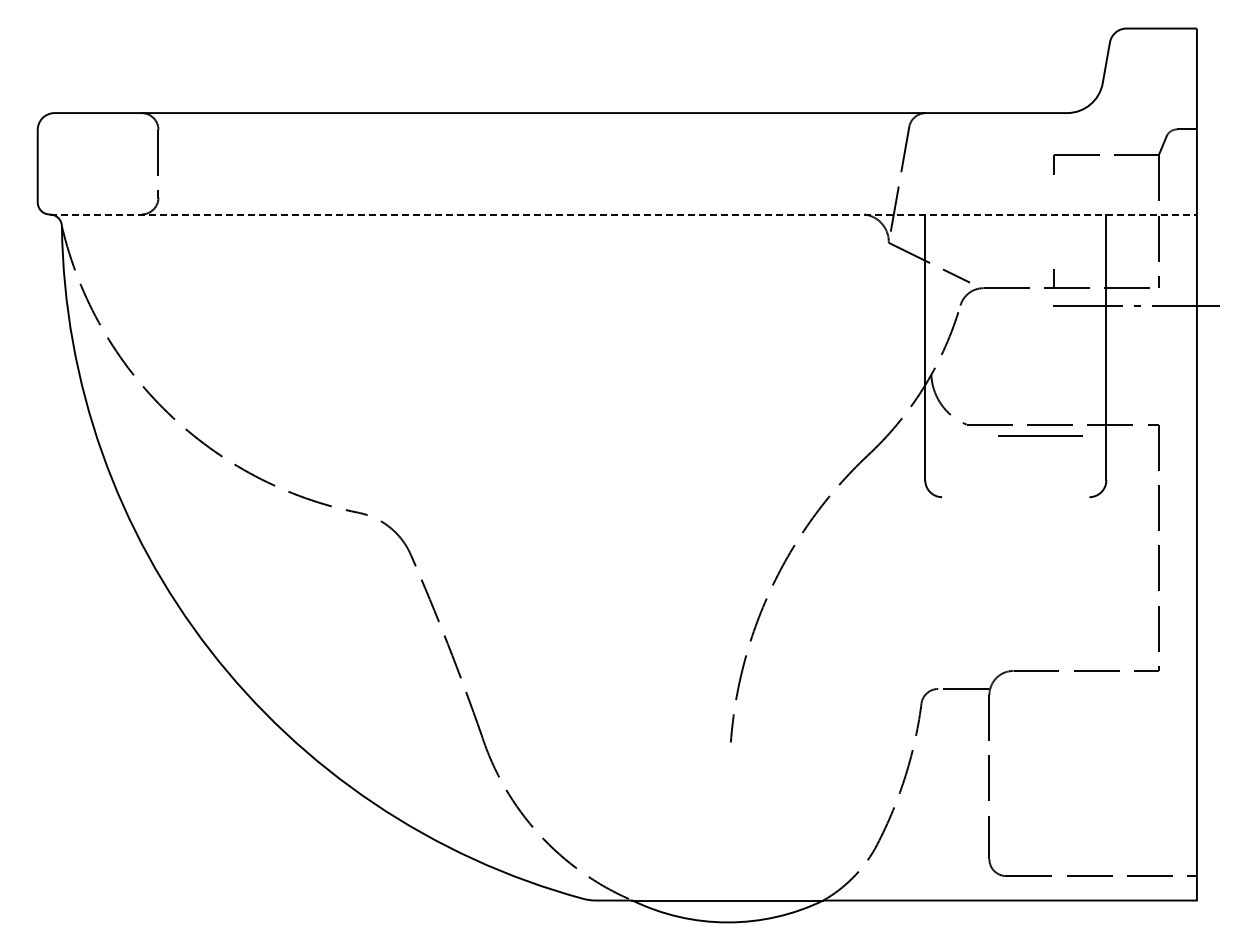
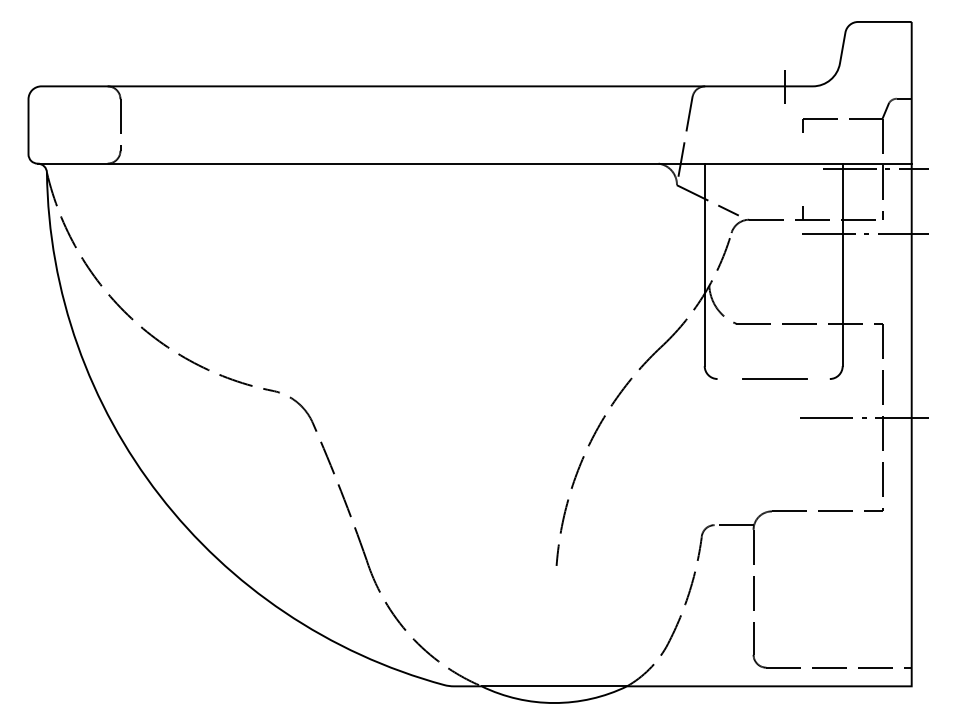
line: (1030, 113) -> (784, 86), added
line: (623, 214) -> (474, 163), dashed -> solid
line: (1150, 221) -> (876, 168), added
line: (1040, 435) -> (774, 378), moved
line: (1134, 547) -> (864, 417), added

